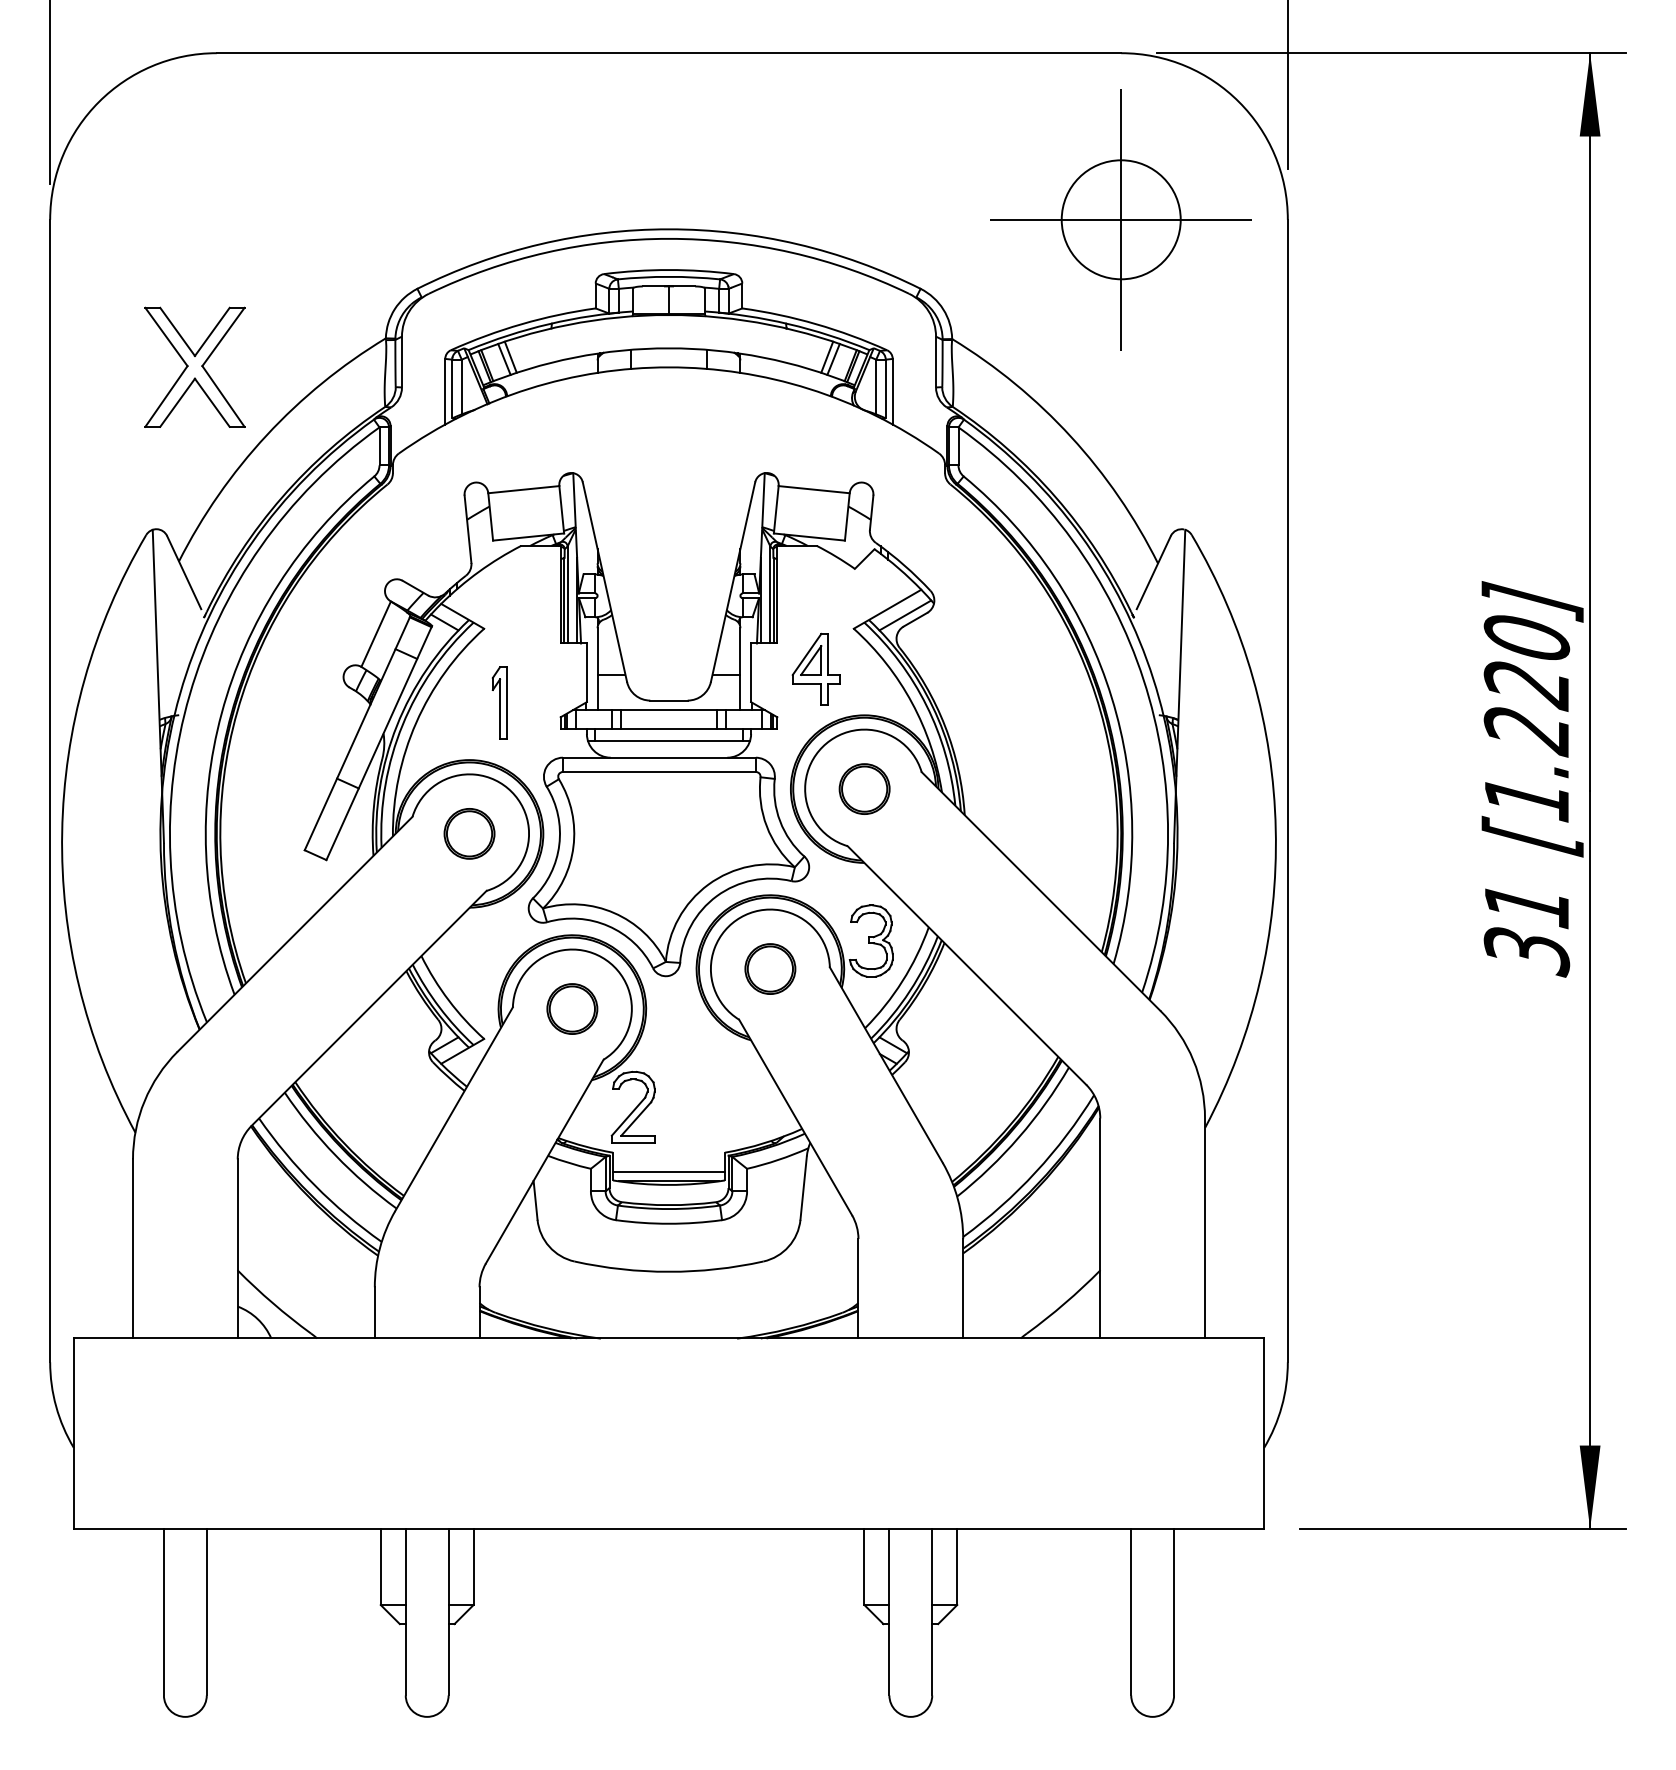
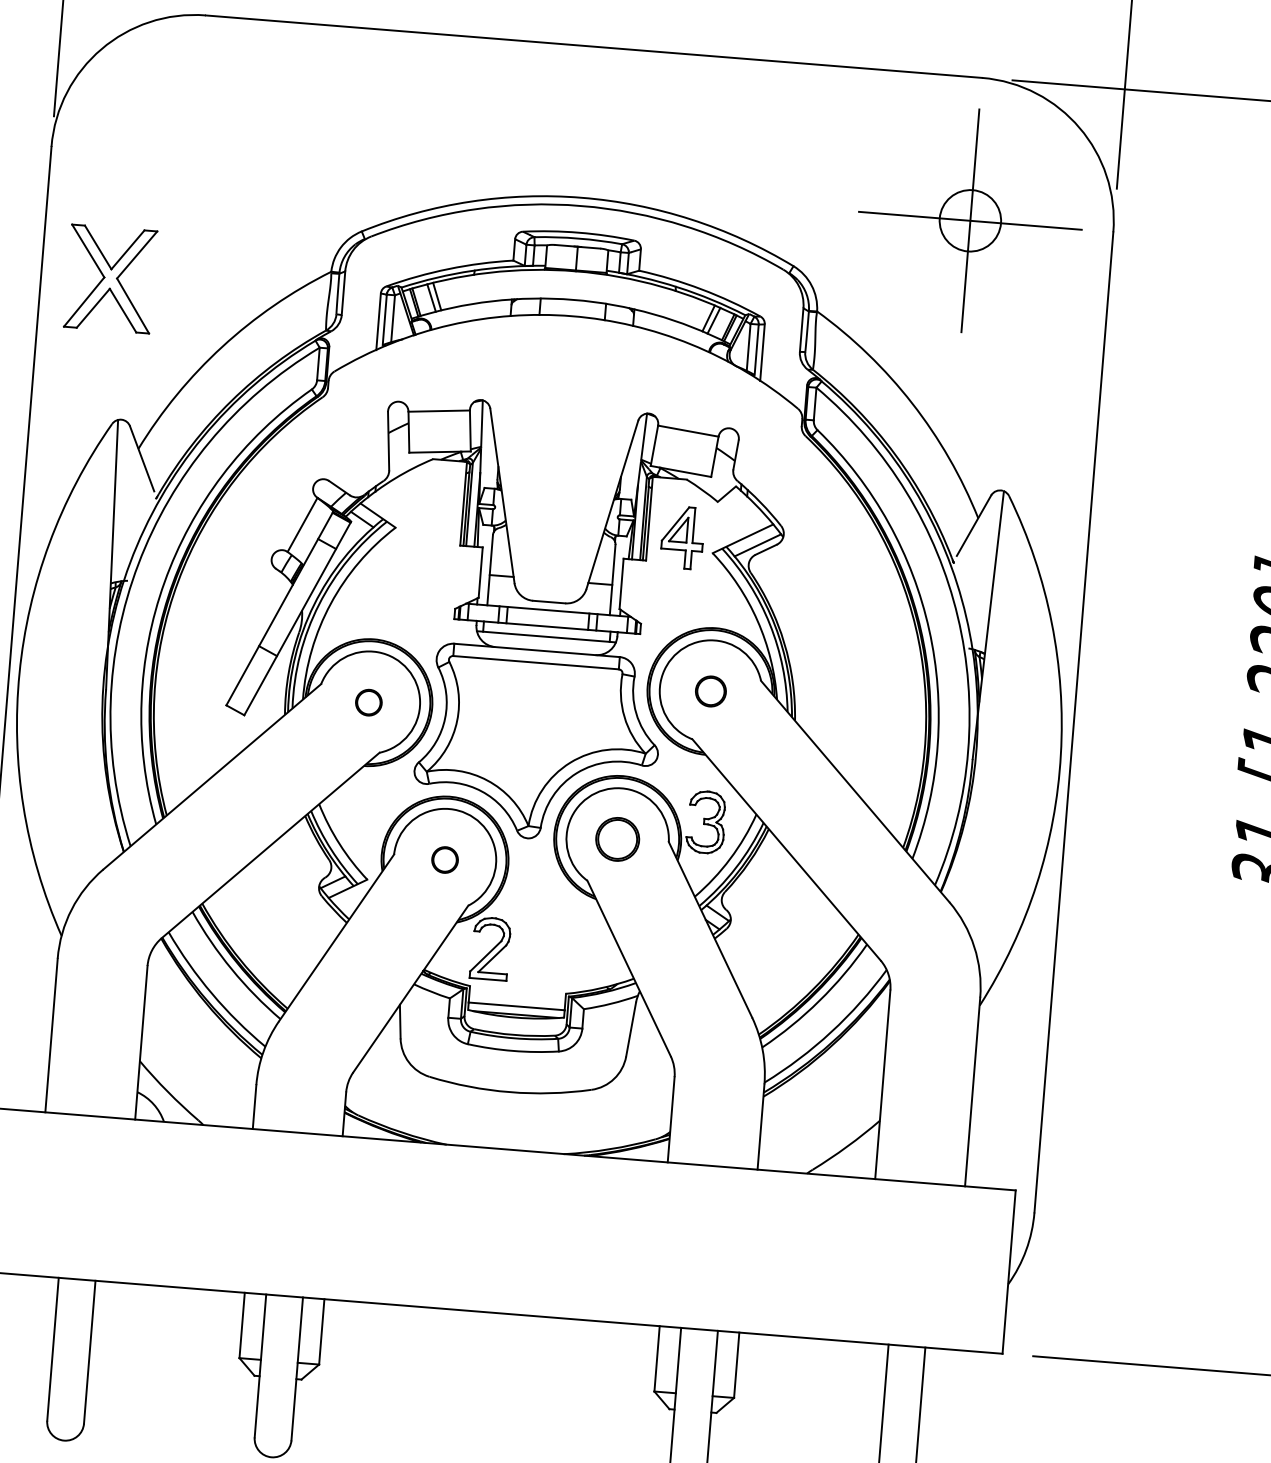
circle: (1120, 219) -> (969, 220), size x0.6
part: (194, 366) -> (110, 278), moved
part: (815, 668) -> (681, 536), moved
part: (499, 702) -> (403, 592), removed
part: (864, 788) -> (710, 691), size x0.7
part: (469, 833) -> (368, 702), size x0.6
part: (572, 1008) -> (445, 859), size x0.6

